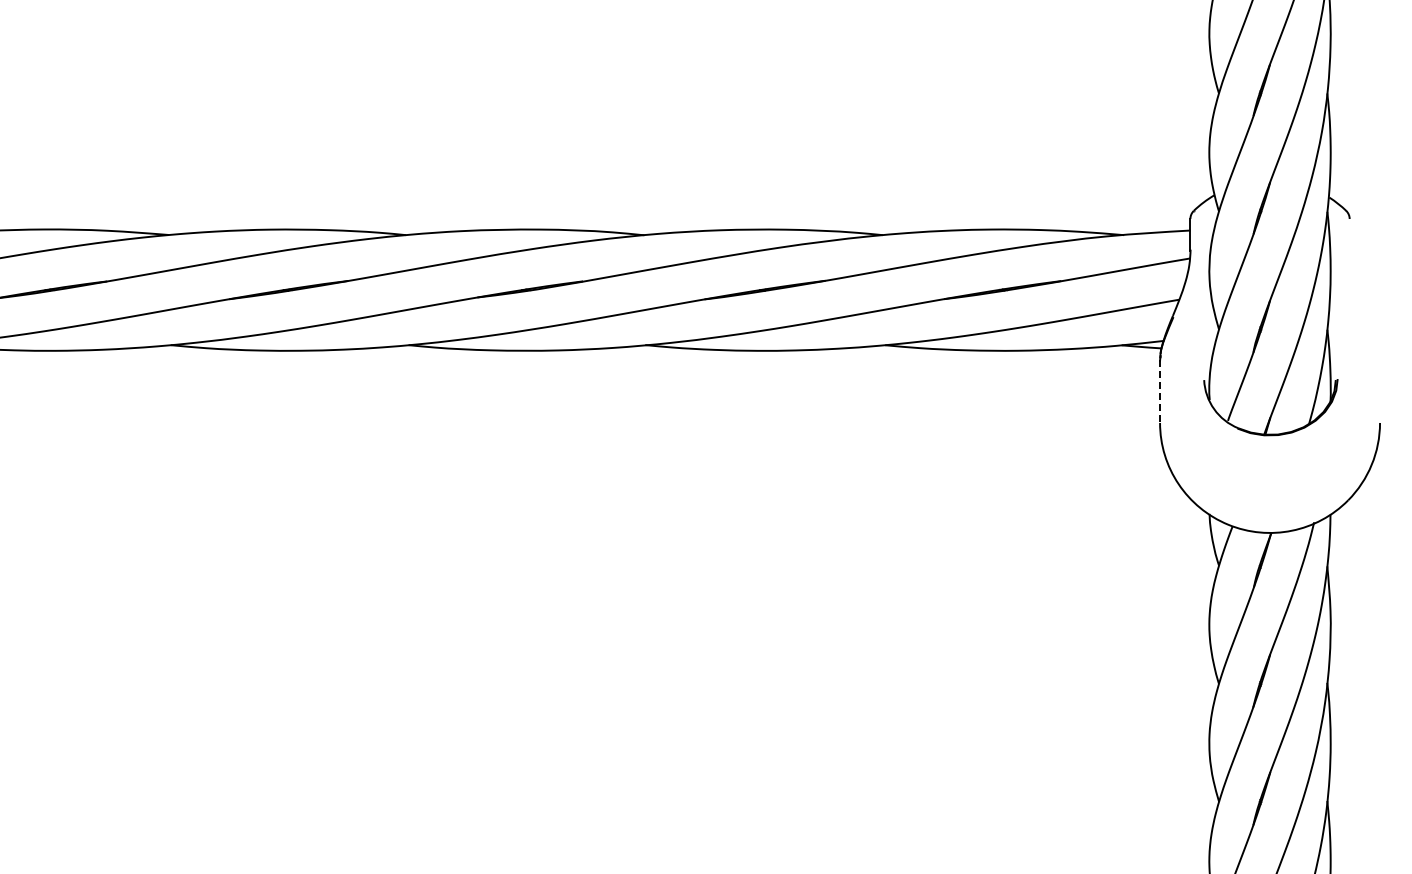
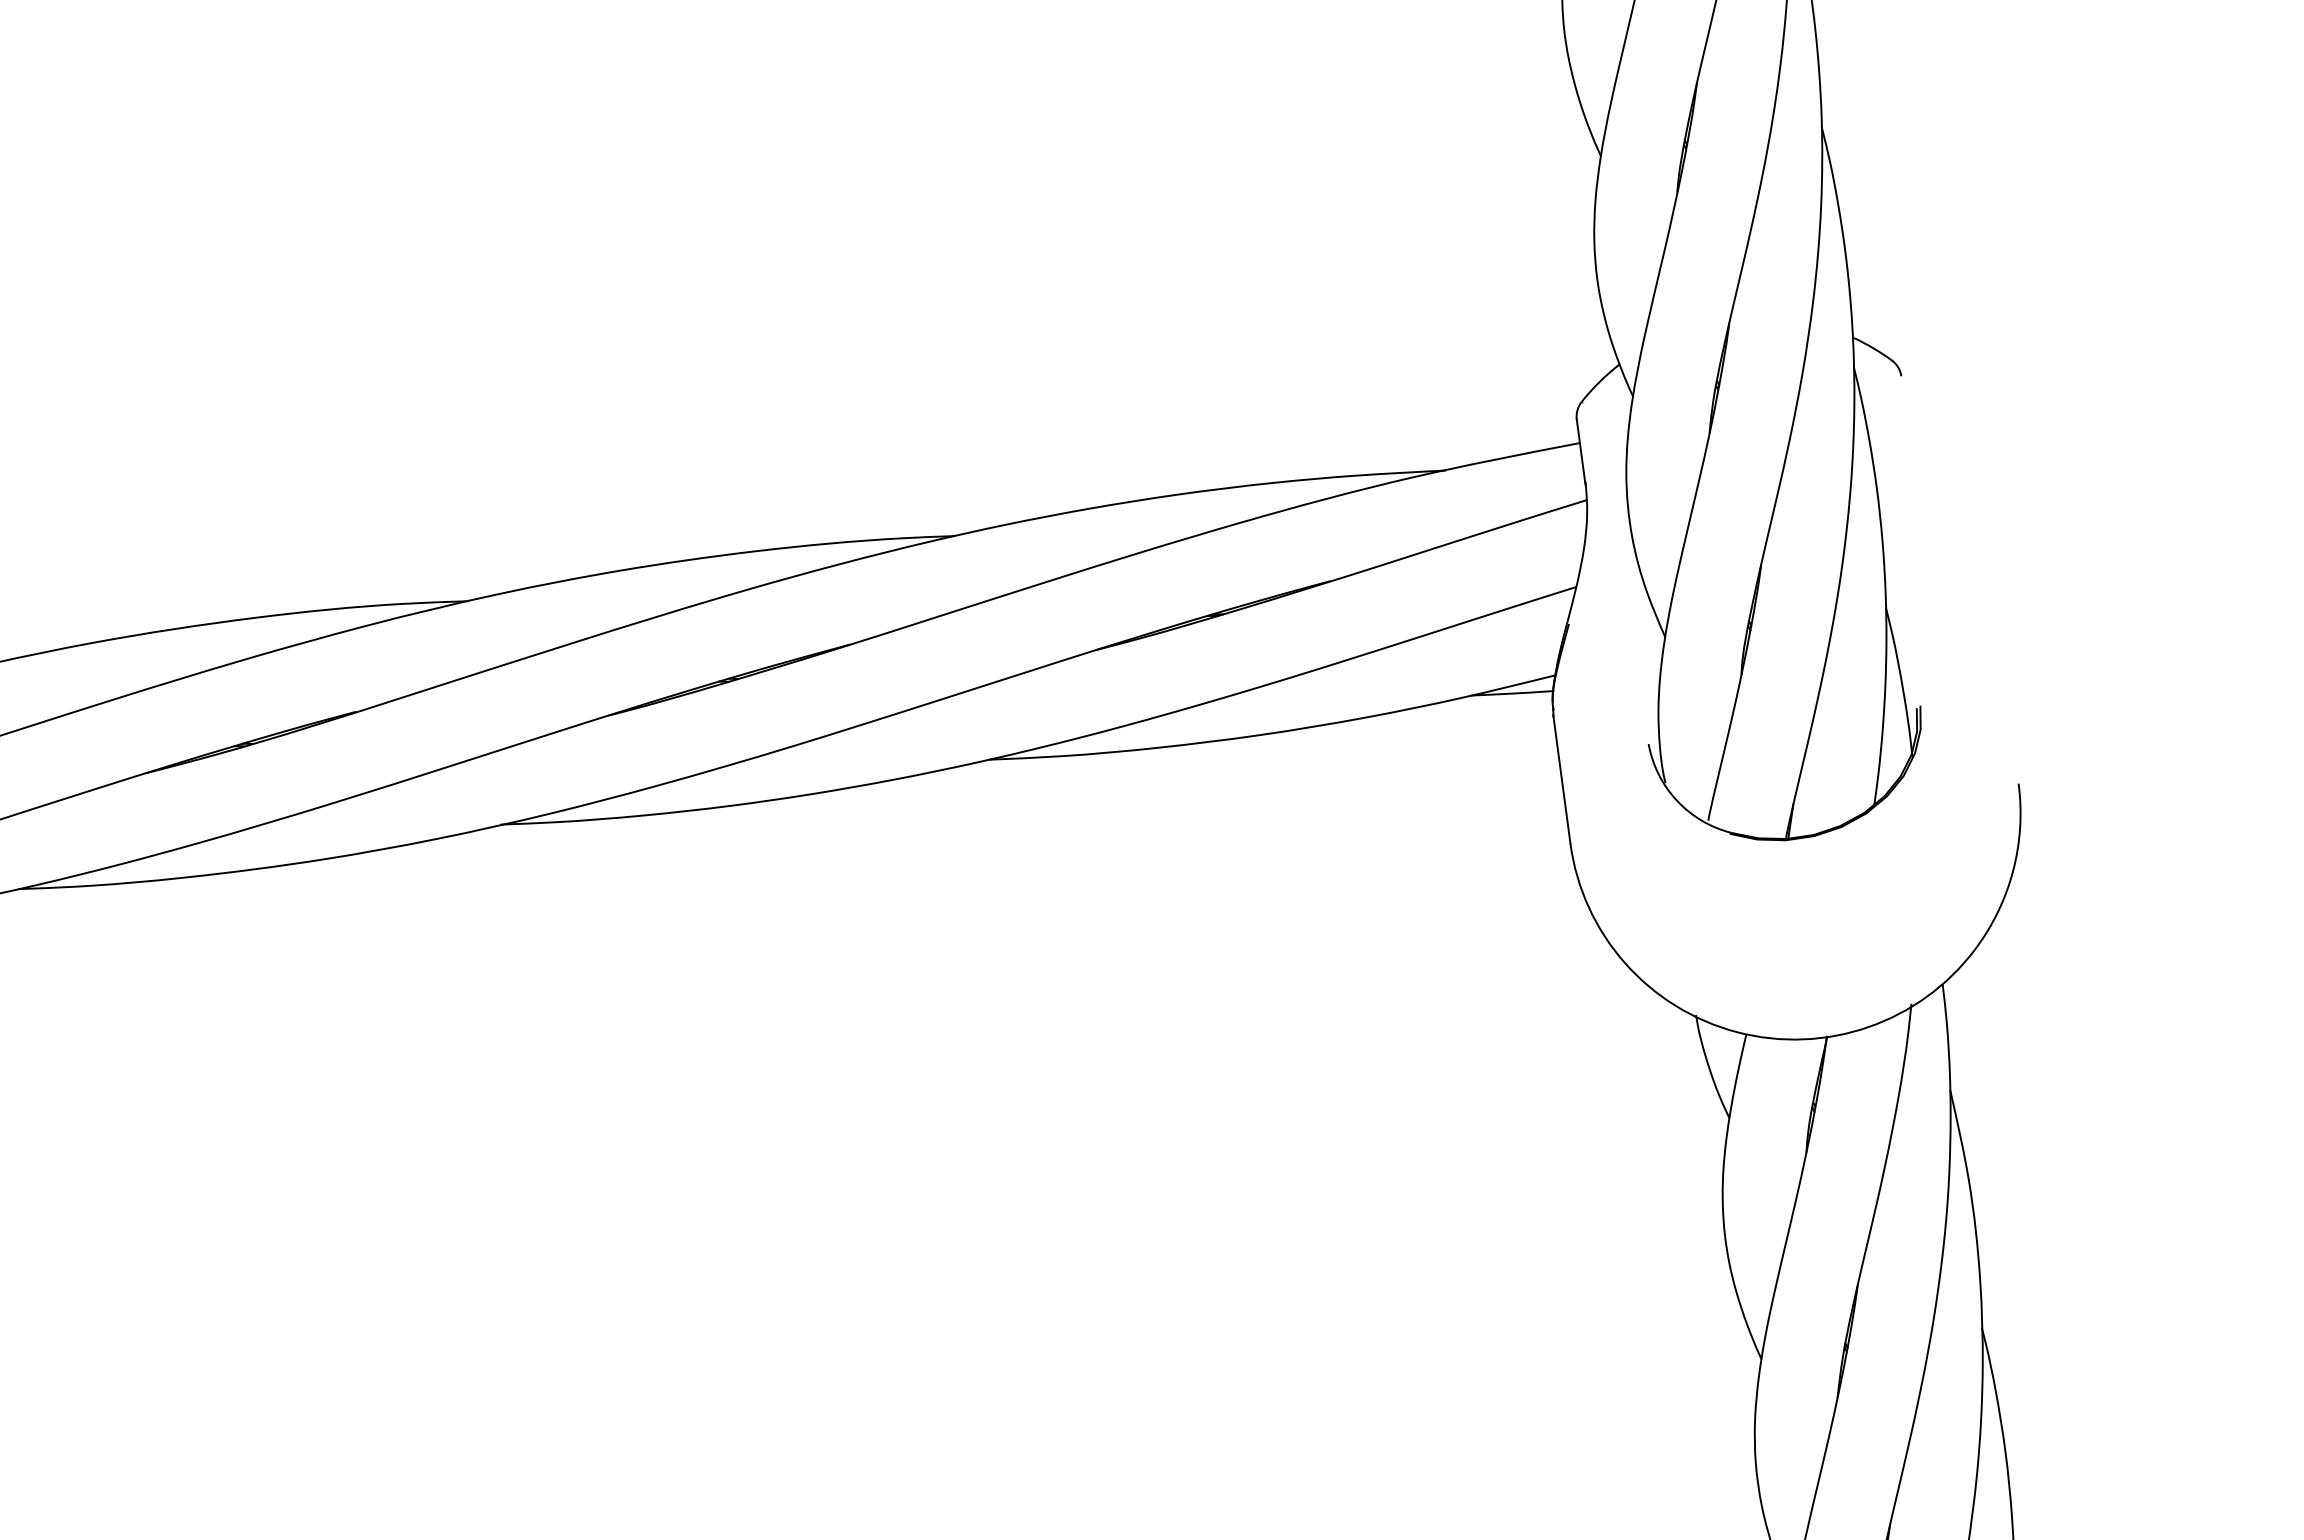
line: (1160, 392) -> (1563, 781), dashed -> solid

